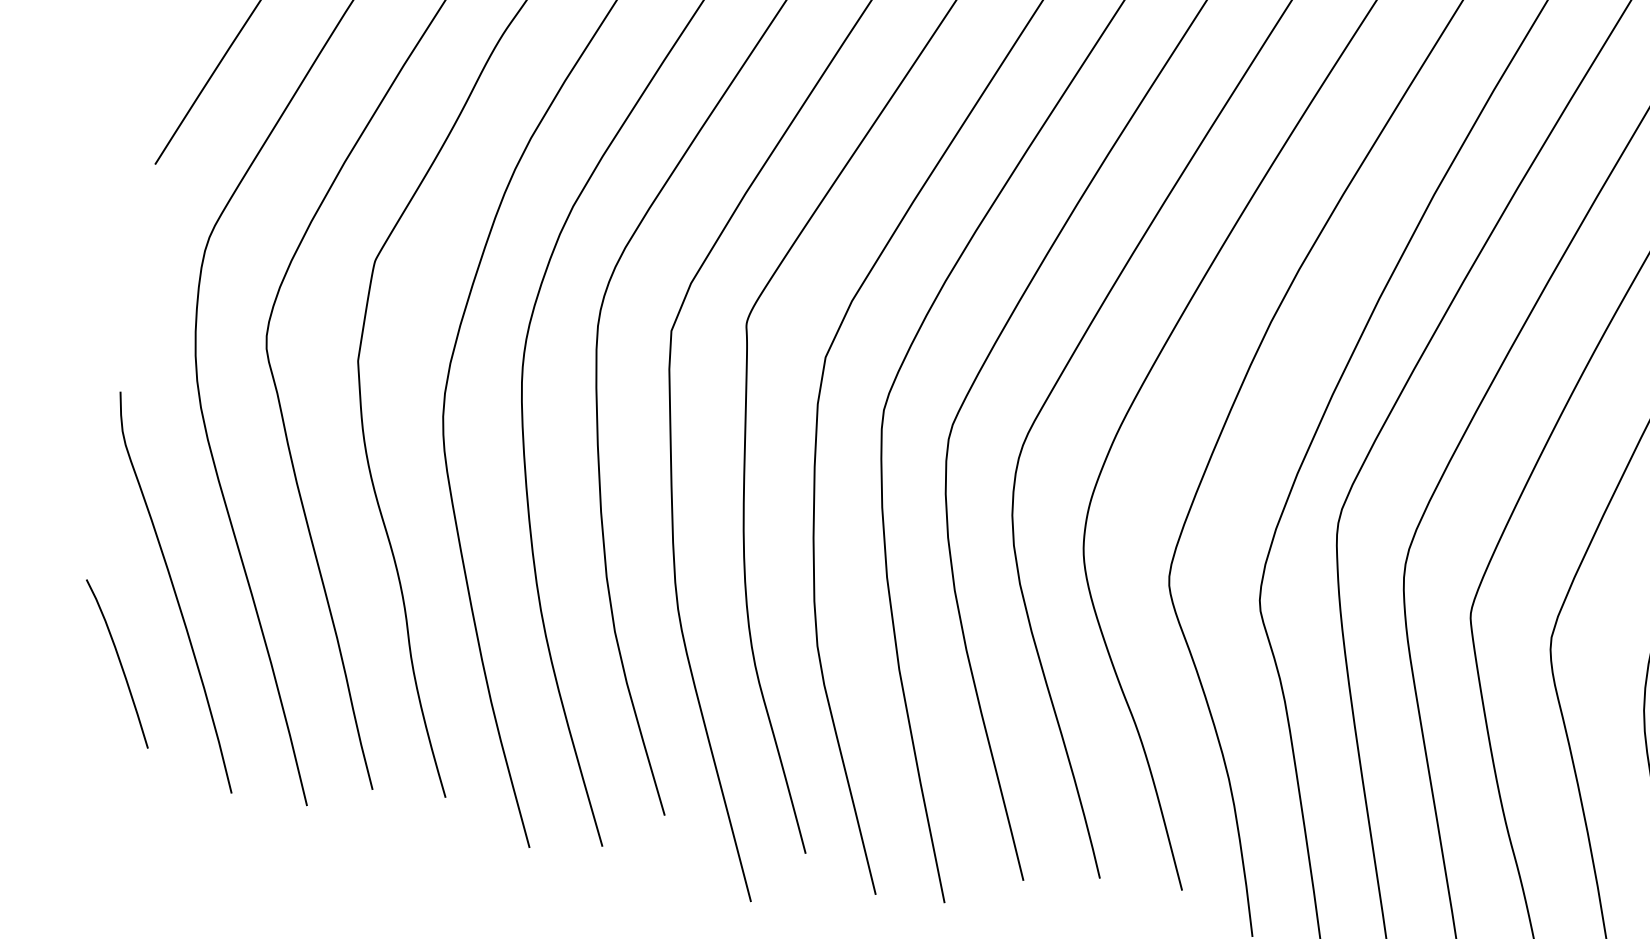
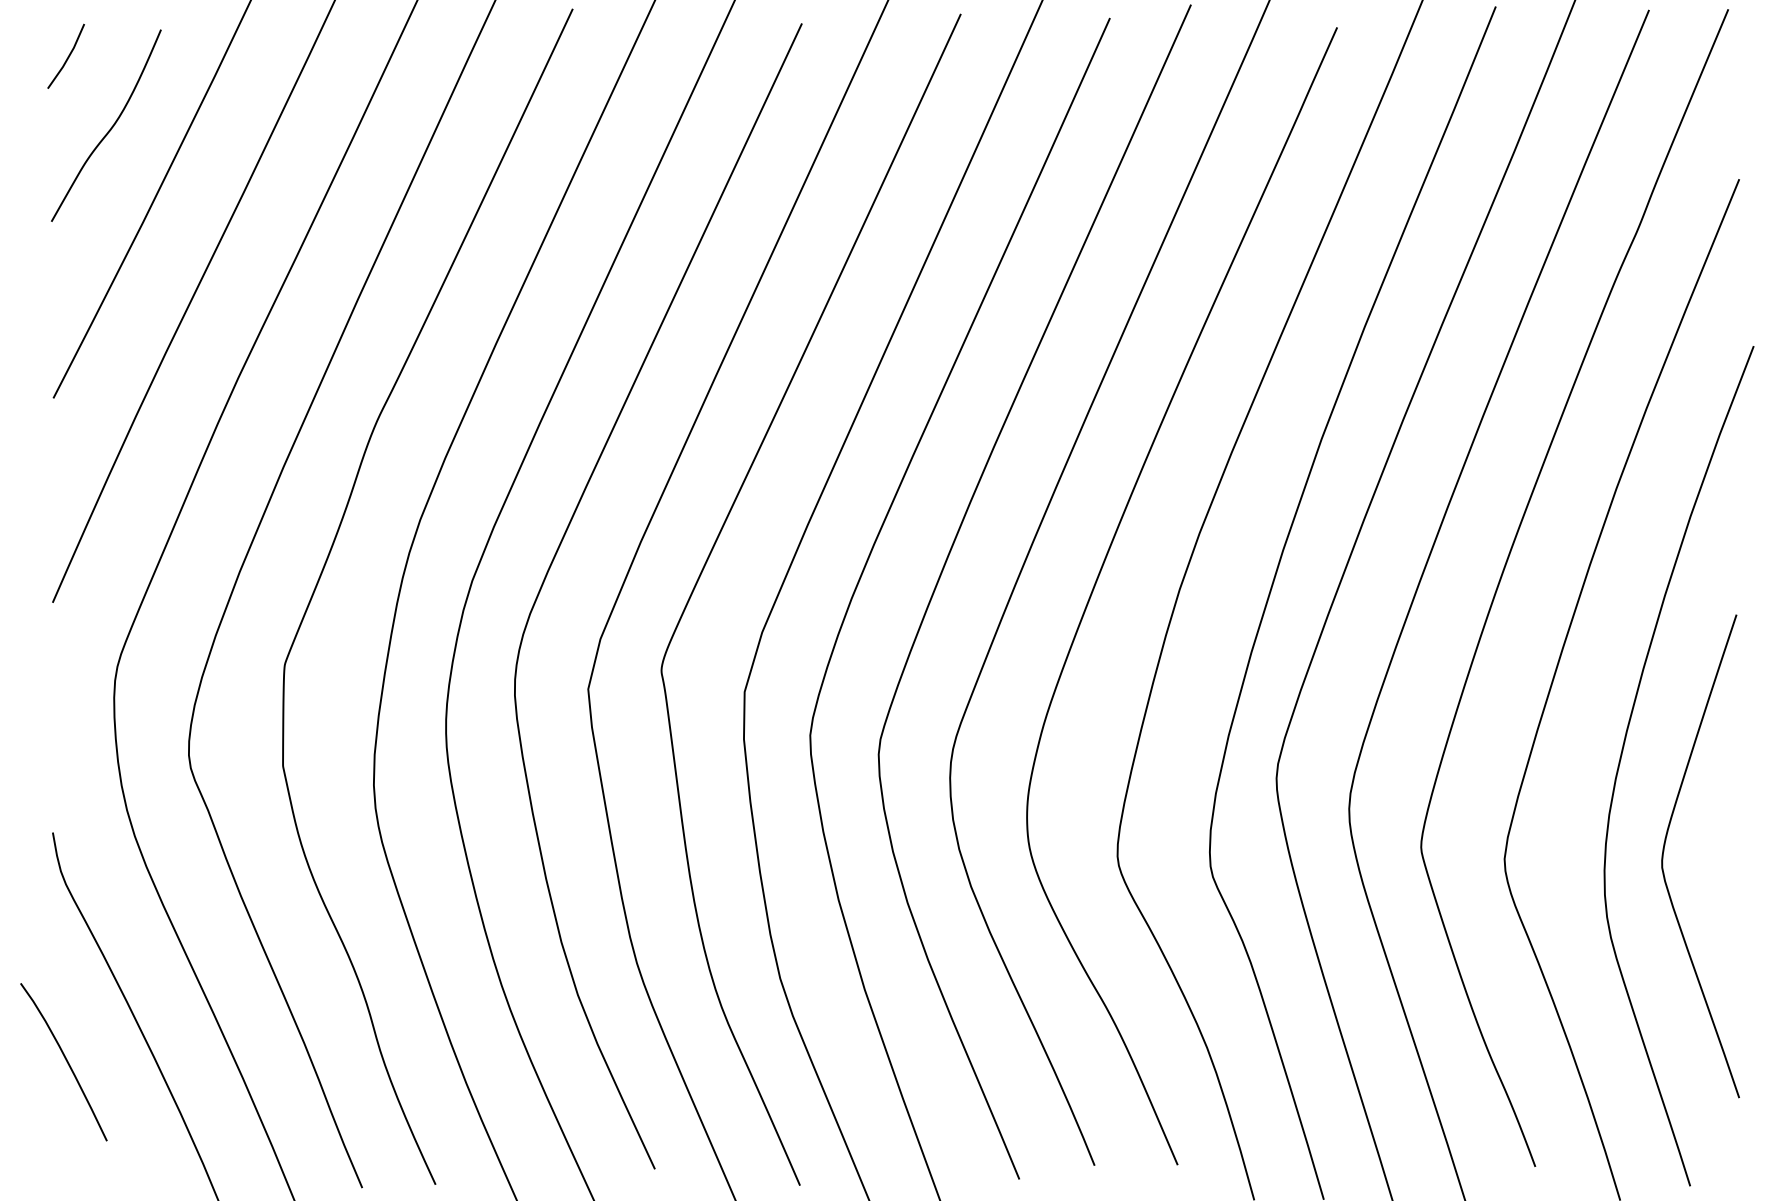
curve: (119, 662) -> (65, 1060), moved

